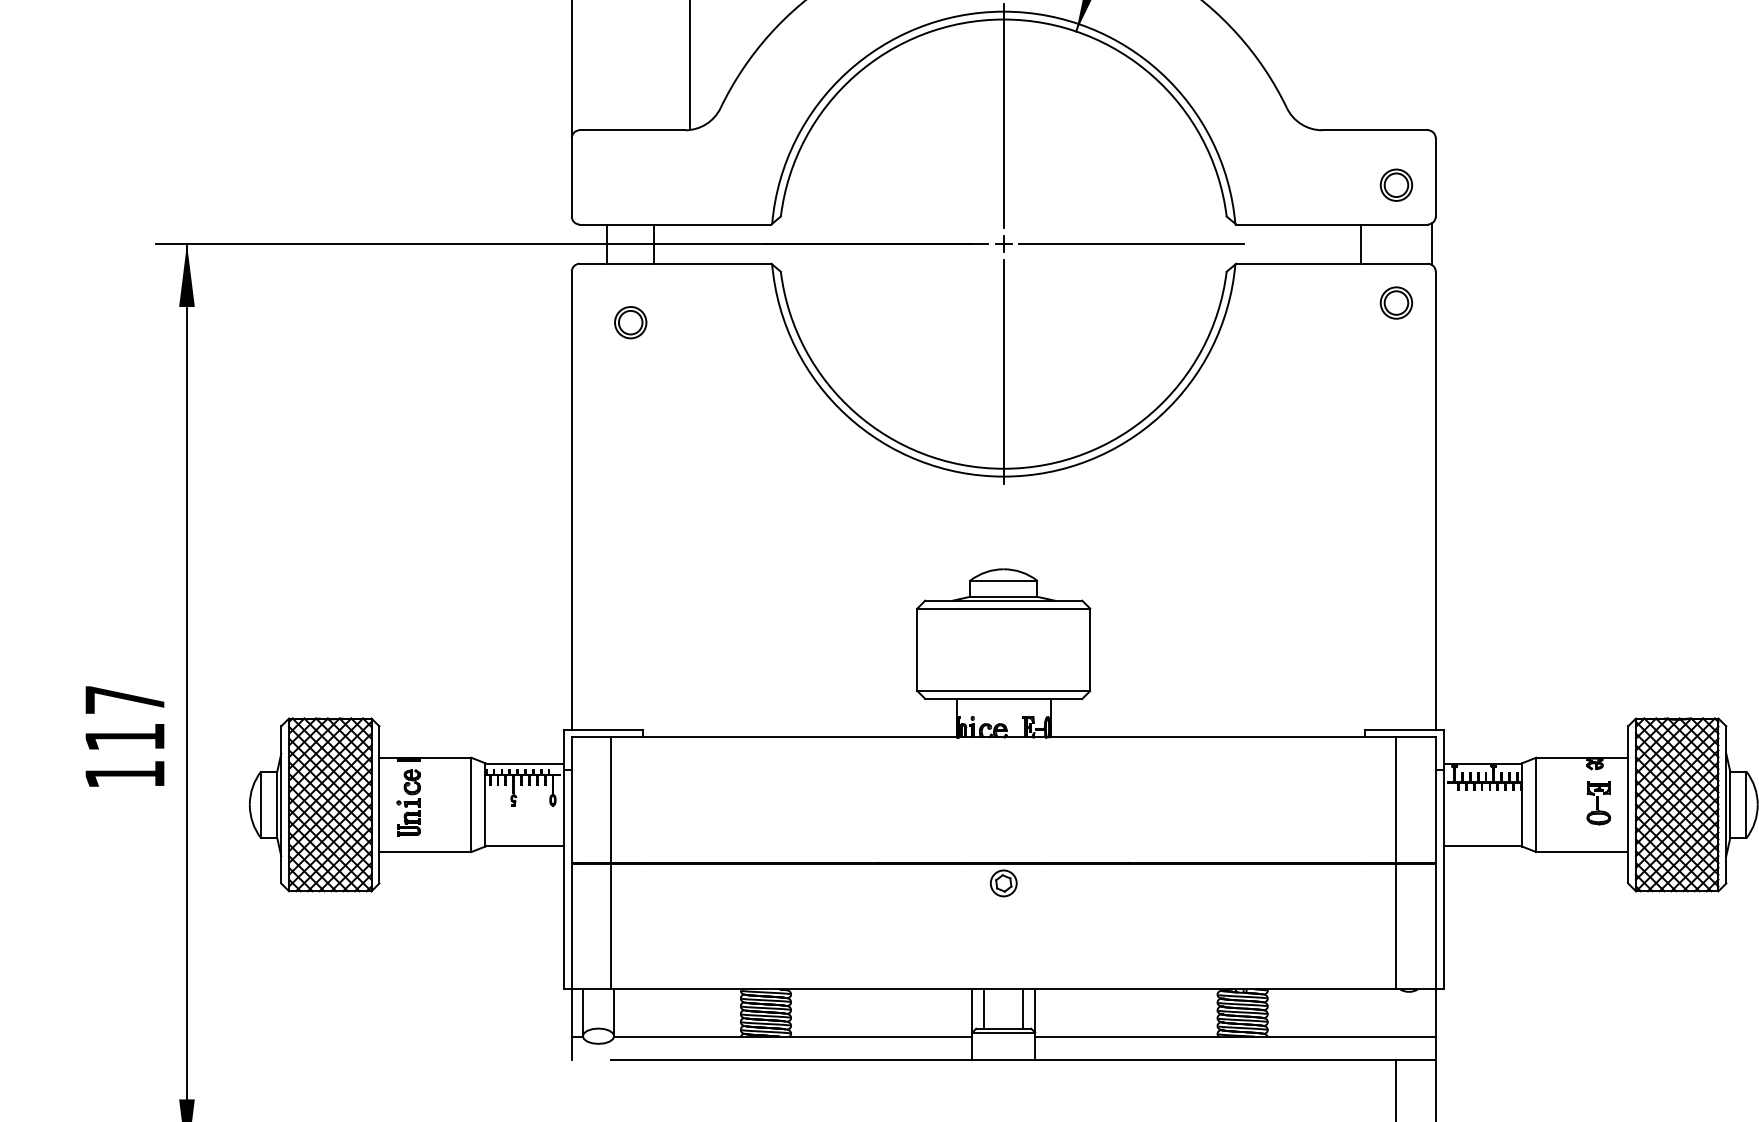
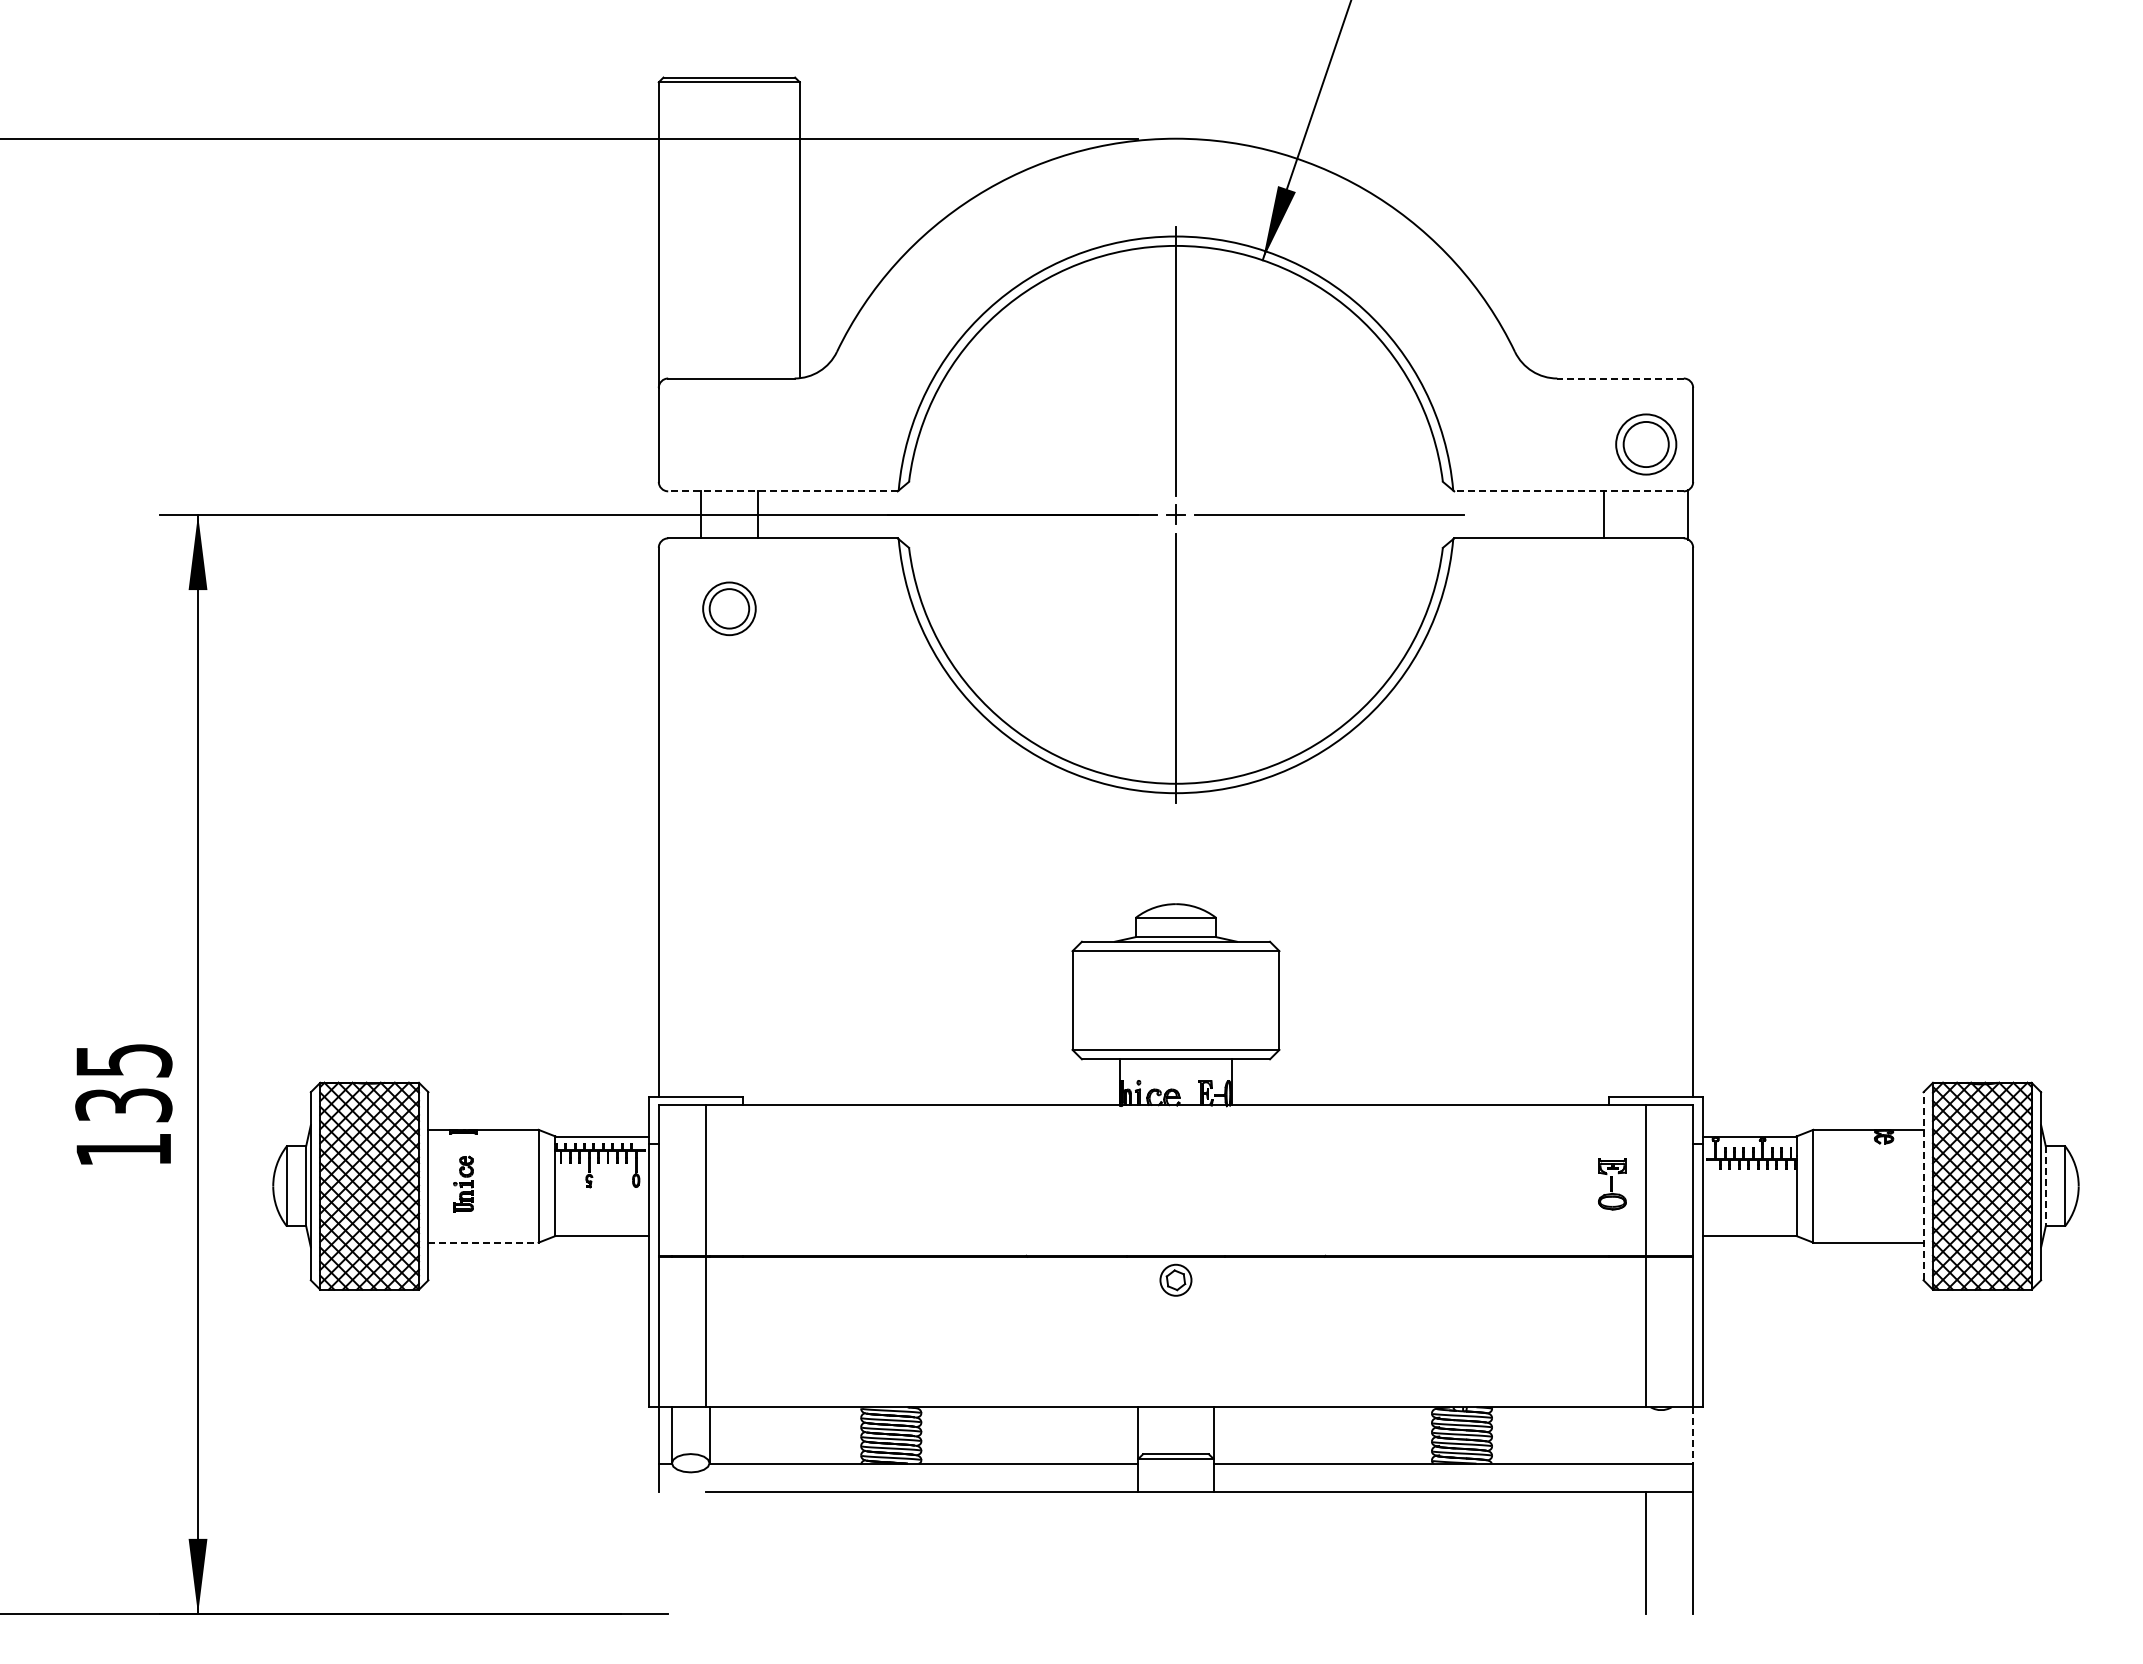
line: (1375, 130) -> (1620, 378), solid -> dashed
part: (1395, 184) -> (1645, 443), size x1.6
line: (675, 224) -> (782, 491), solid -> dashed
line: (1332, 224) -> (1569, 491), solid -> dashed
part: (1395, 303) -> (1645, 585), removed
part: (630, 322) -> (728, 608), size x1.4
text: (124, 719) -> (123, 1083), 117 -> 135
part: (408, 803) -> (463, 1184), size x0.7
part: (1598, 803) -> (1612, 1184), moved
line: (1628, 804) -> (1923, 1185), solid -> dashed
line: (1730, 805) -> (2045, 1186), solid -> dashed
line: (426, 851) -> (484, 1242), solid -> dashed
line: (984, 1008) -> (1152, 1430), removed
line: (1023, 1008) -> (1199, 1430), removed
line: (1436, 1013) -> (1693, 1435), solid -> dashed

